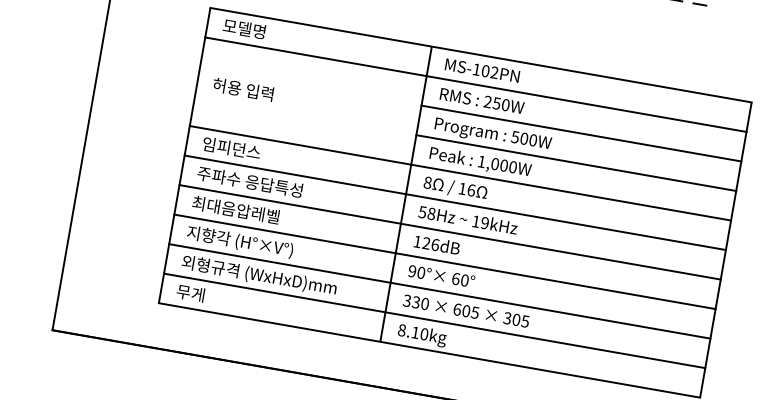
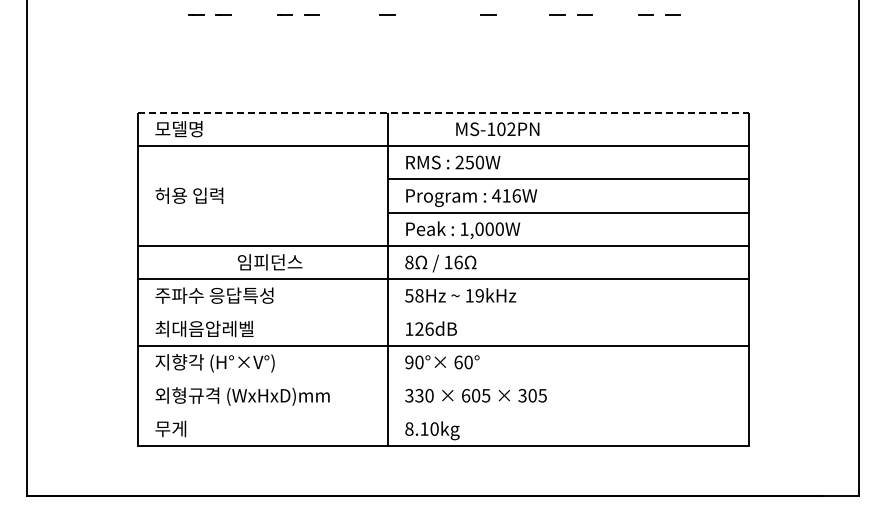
line: (481, 55) -> (443, 112), solid -> dashed
text: (482, 70) -> (497, 129), moved
text: (524, 138) -> (506, 195), 500W -> 416W
text: (231, 148) -> (269, 262), moved
line: (449, 232) -> (442, 312), removed
line: (439, 291) -> (442, 379), removed
line: (433, 320) -> (442, 412), removed

